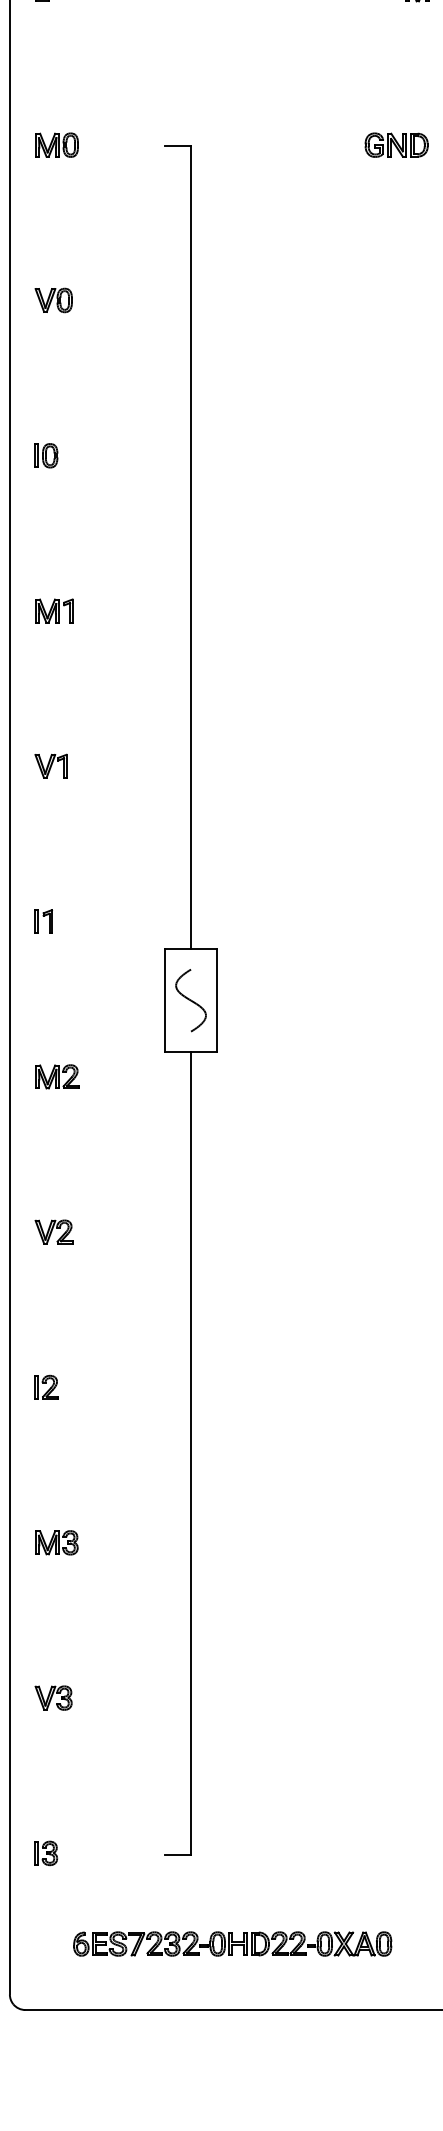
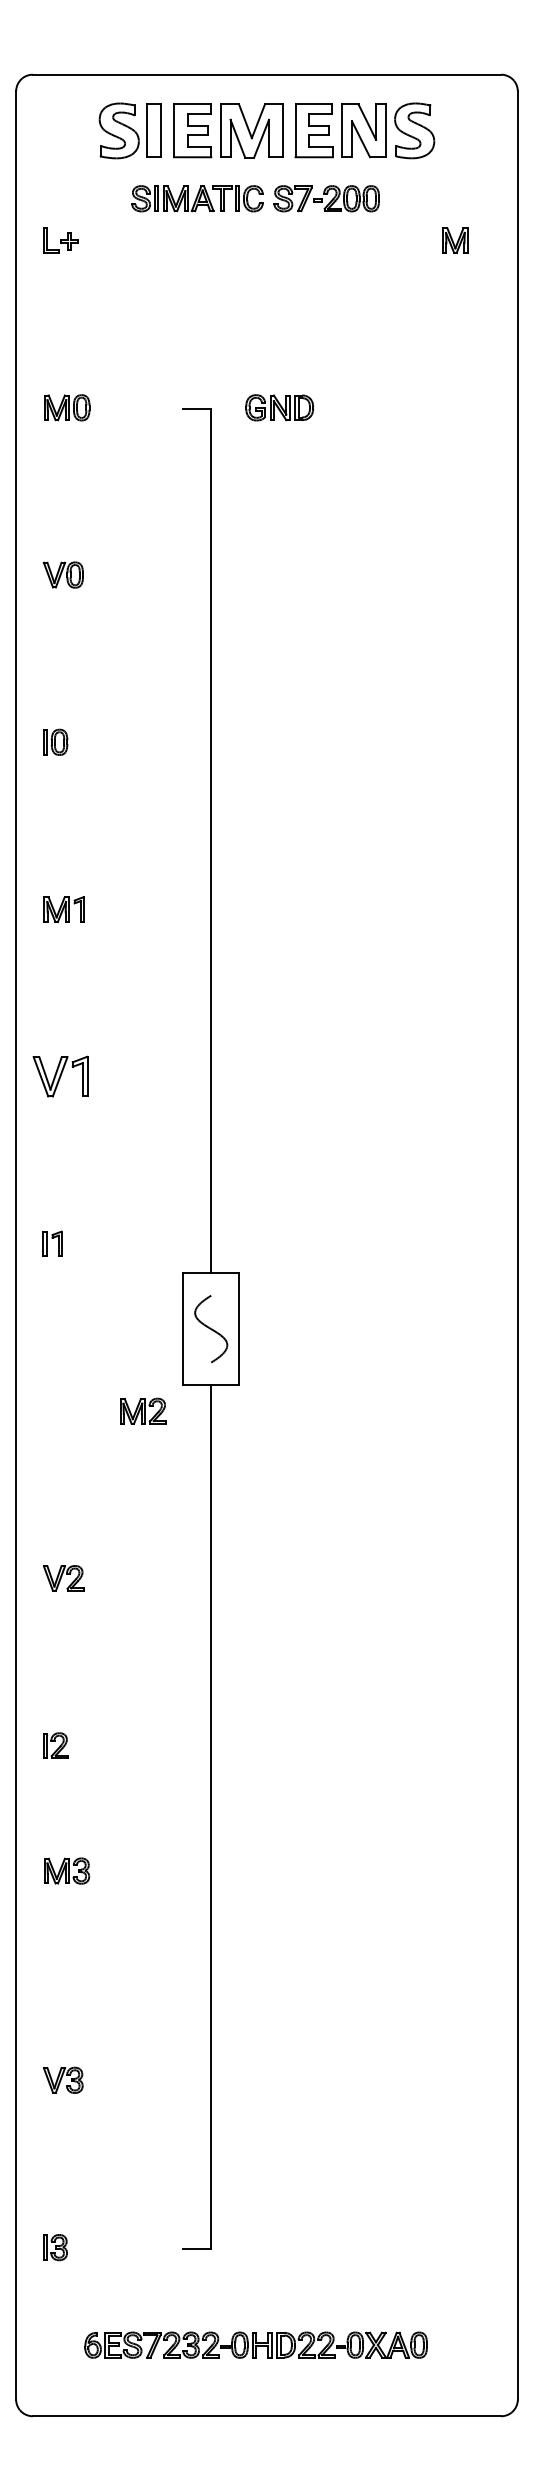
part: (396, 144) -> (279, 407), moved
part: (51, 766) -> (60, 1076), size x1.6
part: (57, 1076) -> (143, 1410), moved
part: (57, 1542) -> (67, 1870), moved

